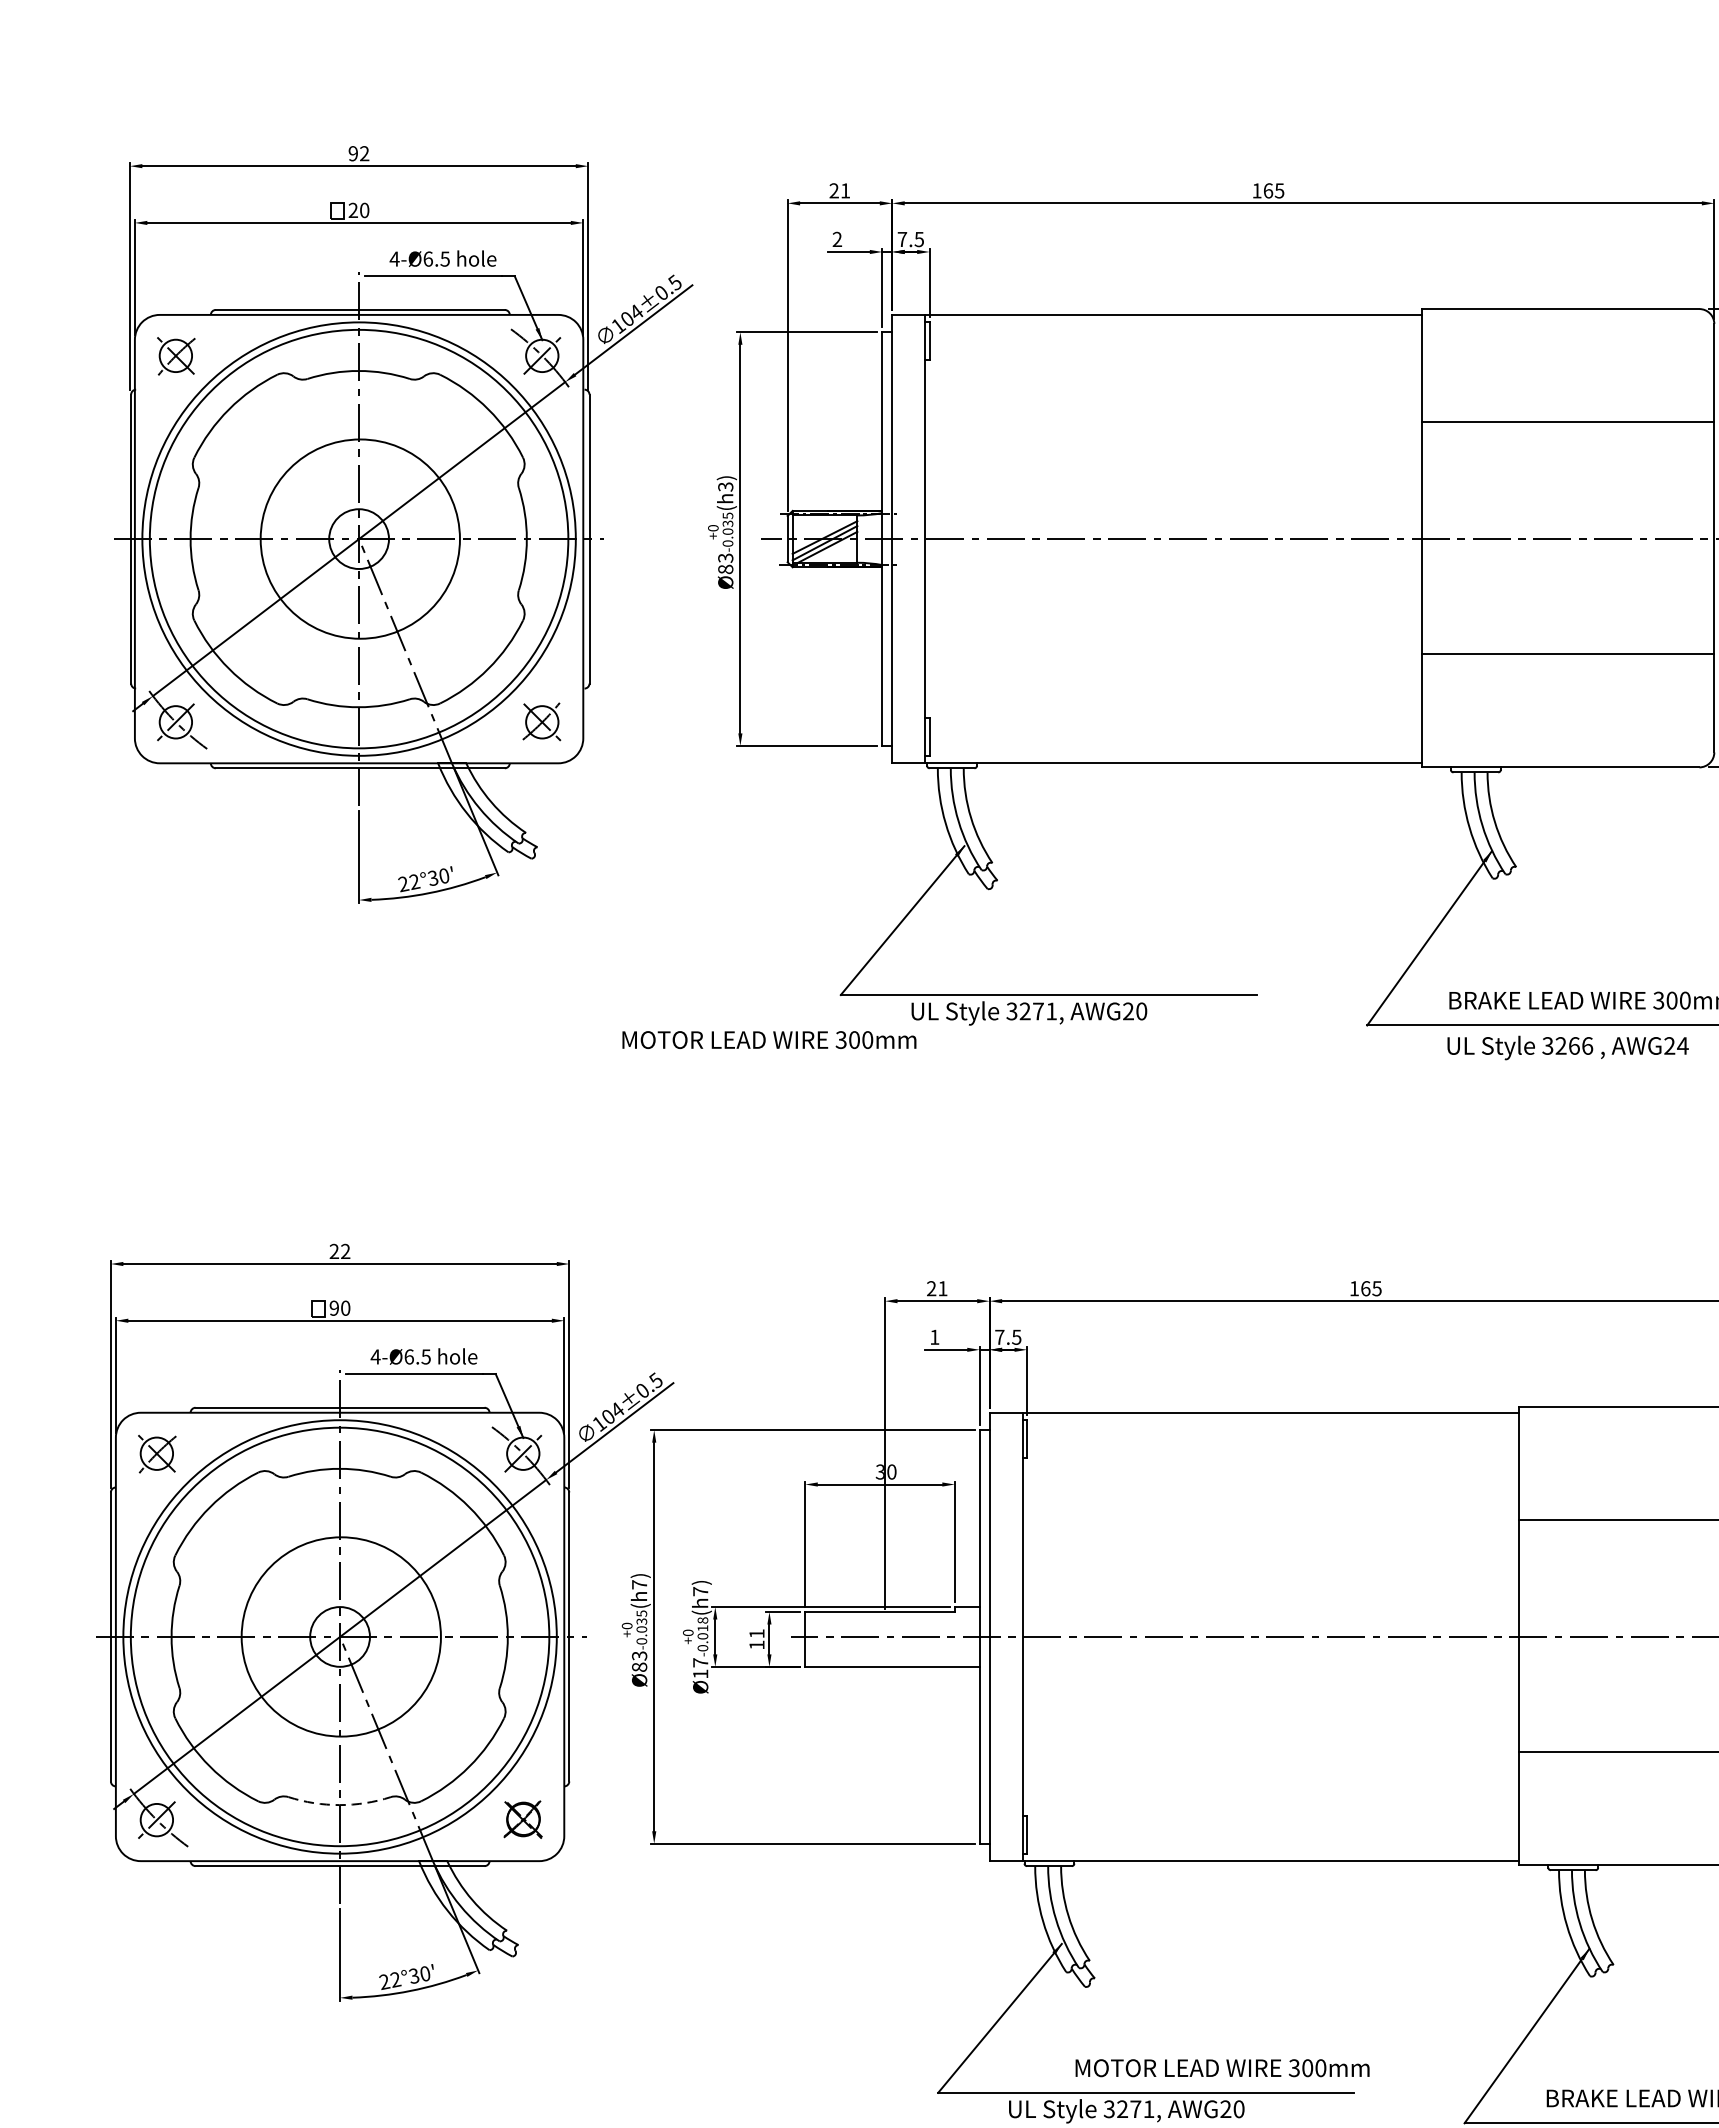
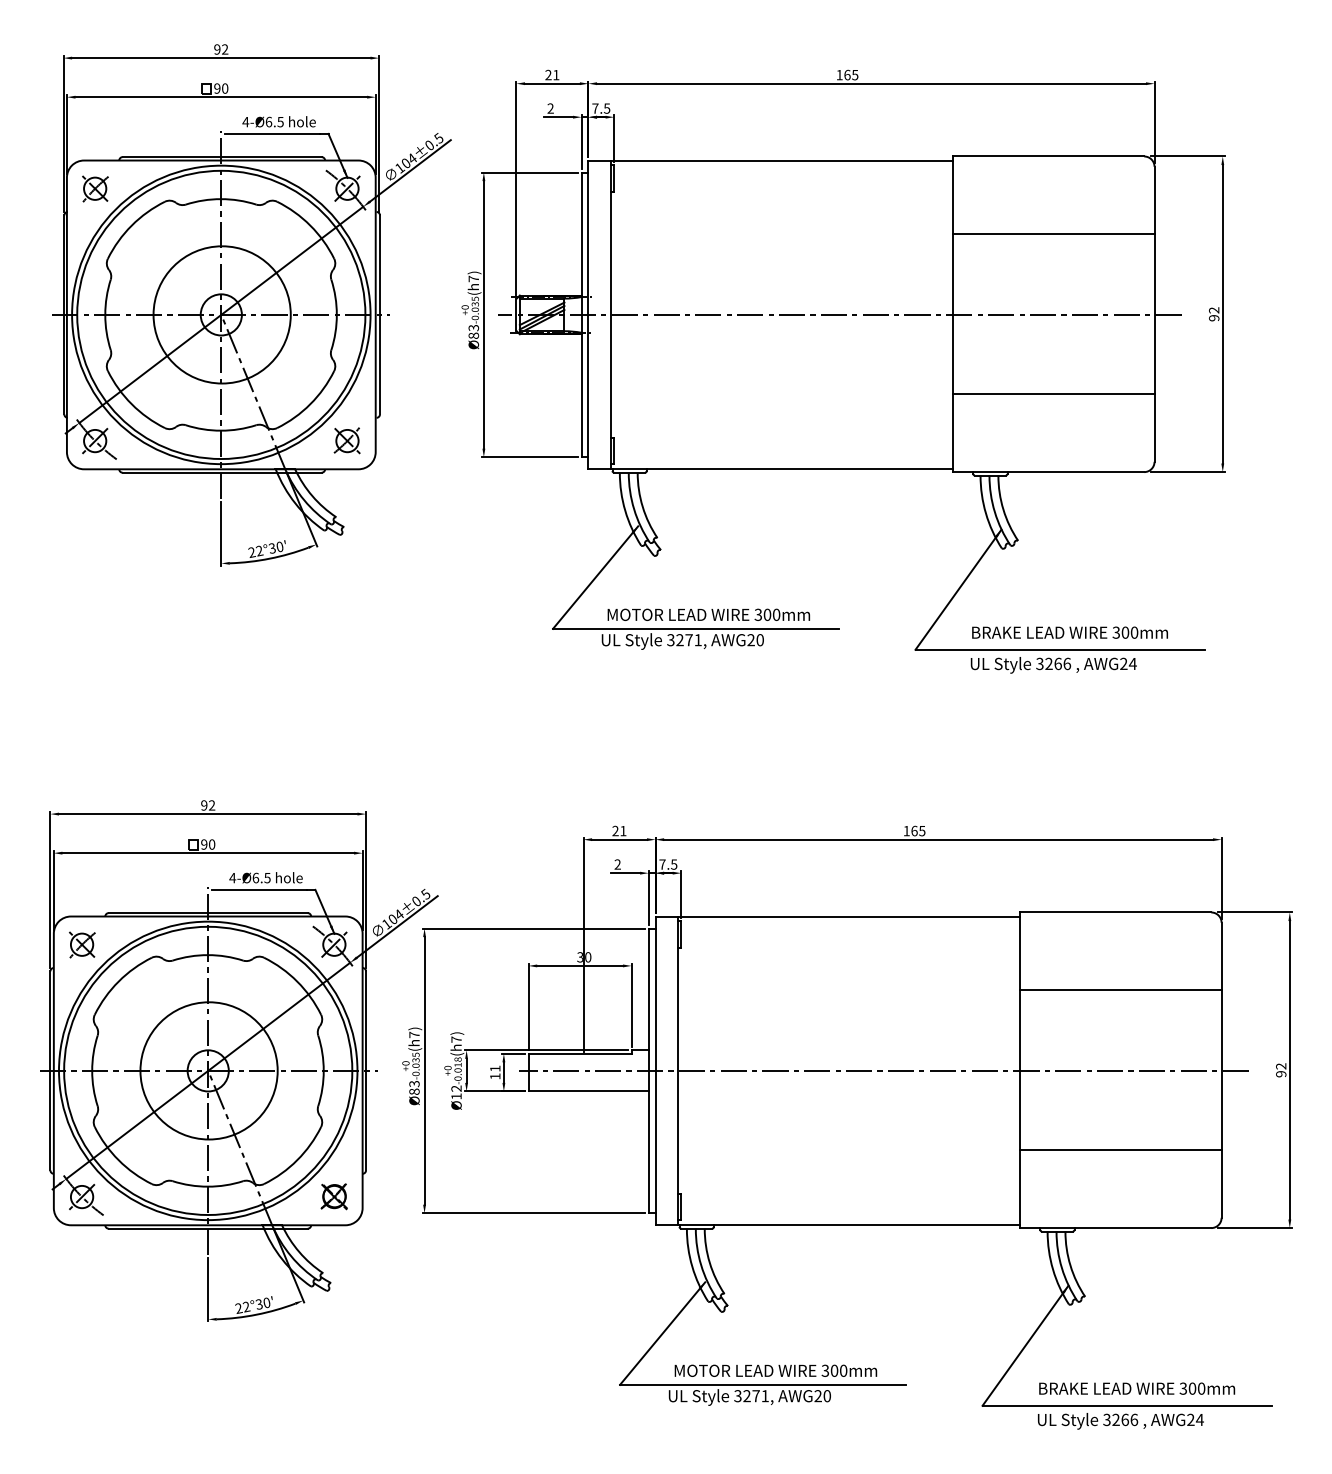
text: (353, 210) -> (217, 88), 20 -> 90
text: (725, 486) -> (473, 278), 3 -> 7
text: (768, 1039) -> (708, 614), moved
text: (334, 1251) -> (204, 805), 22 -> 92
text: (934, 1337) -> (617, 864), 1 -> 2
text: (700, 1662) -> (456, 1088), 17 -> 12
arc: (339, 1804) -> (207, 1186), dashed -> solid
text: (1221, 2067) -> (775, 1370), moved

